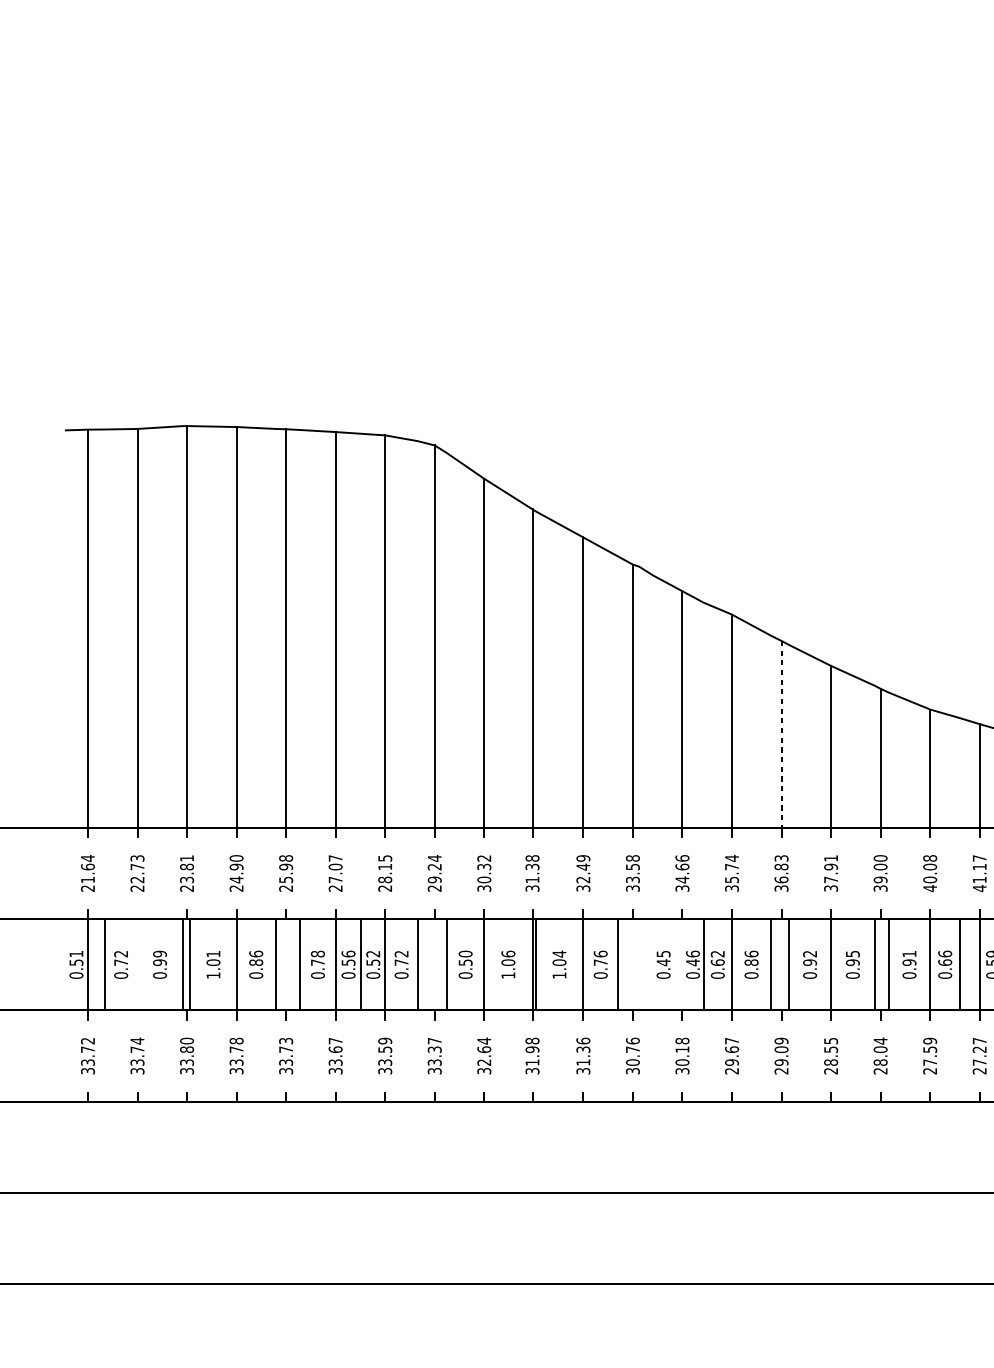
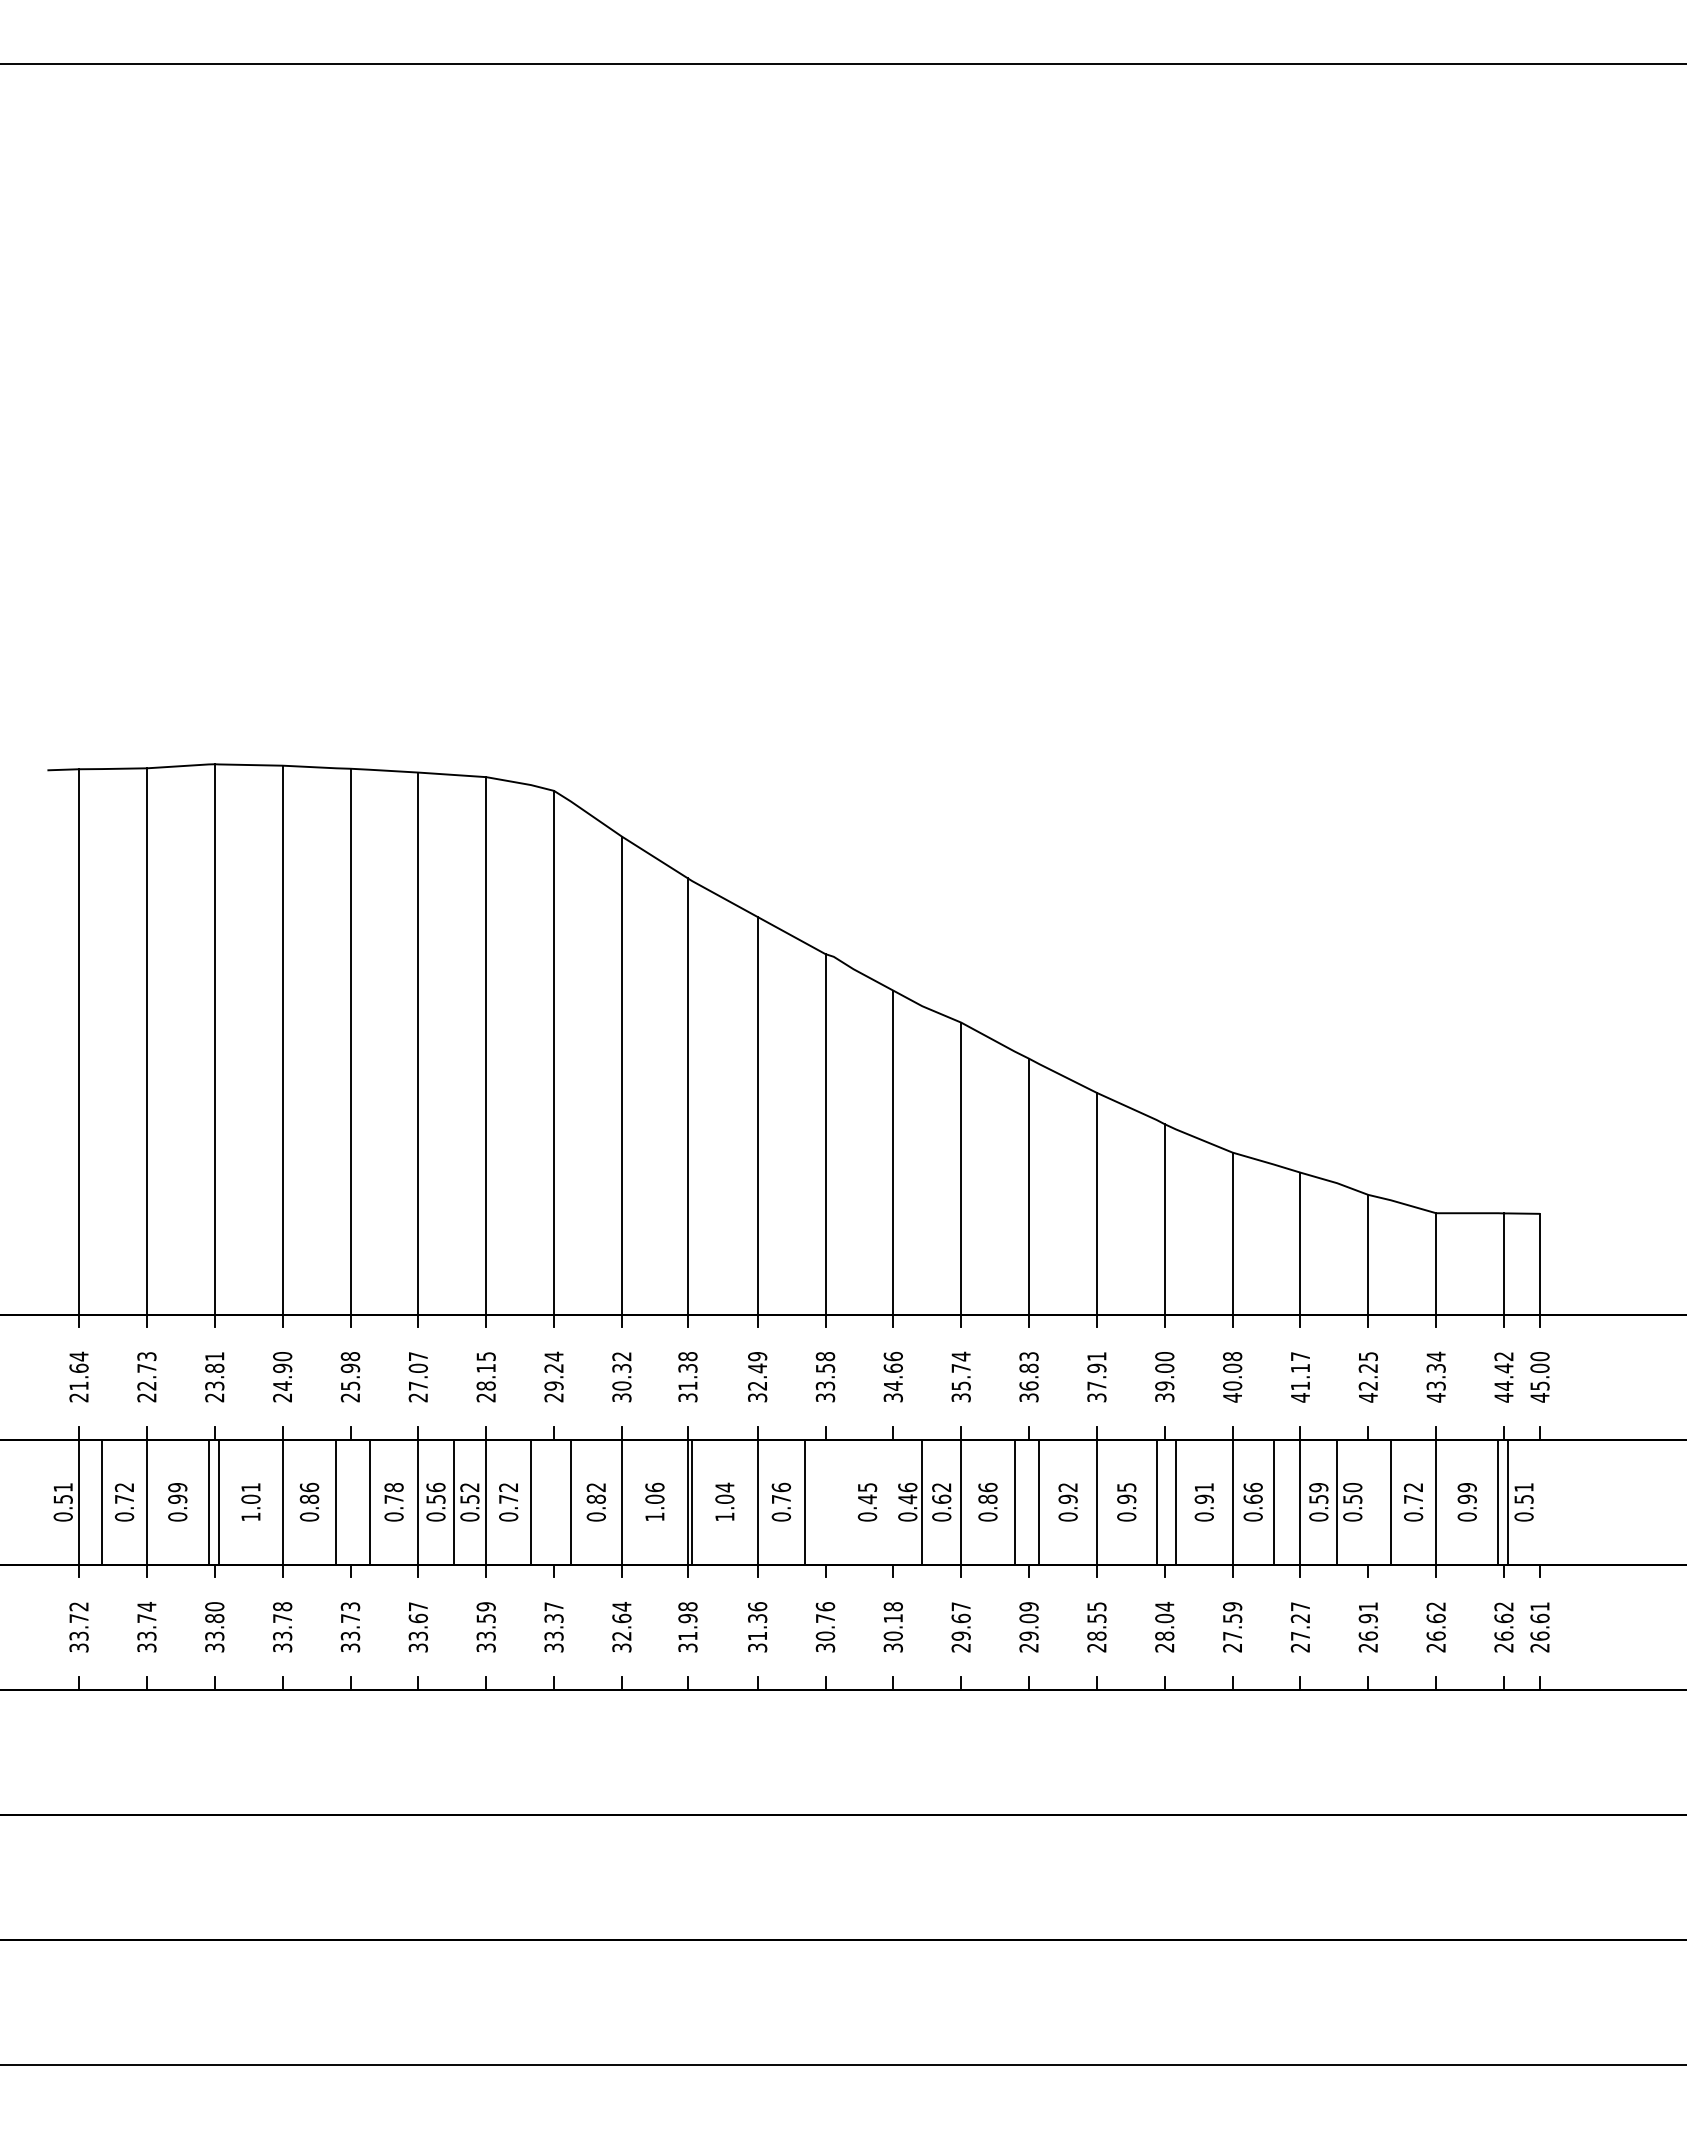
line: (781, 734) -> (1029, 1186), dashed -> solid
text: (465, 958) -> (595, 1493), 0.50 -> 0.82
line: (137, 964) -> (146, 1502), added

